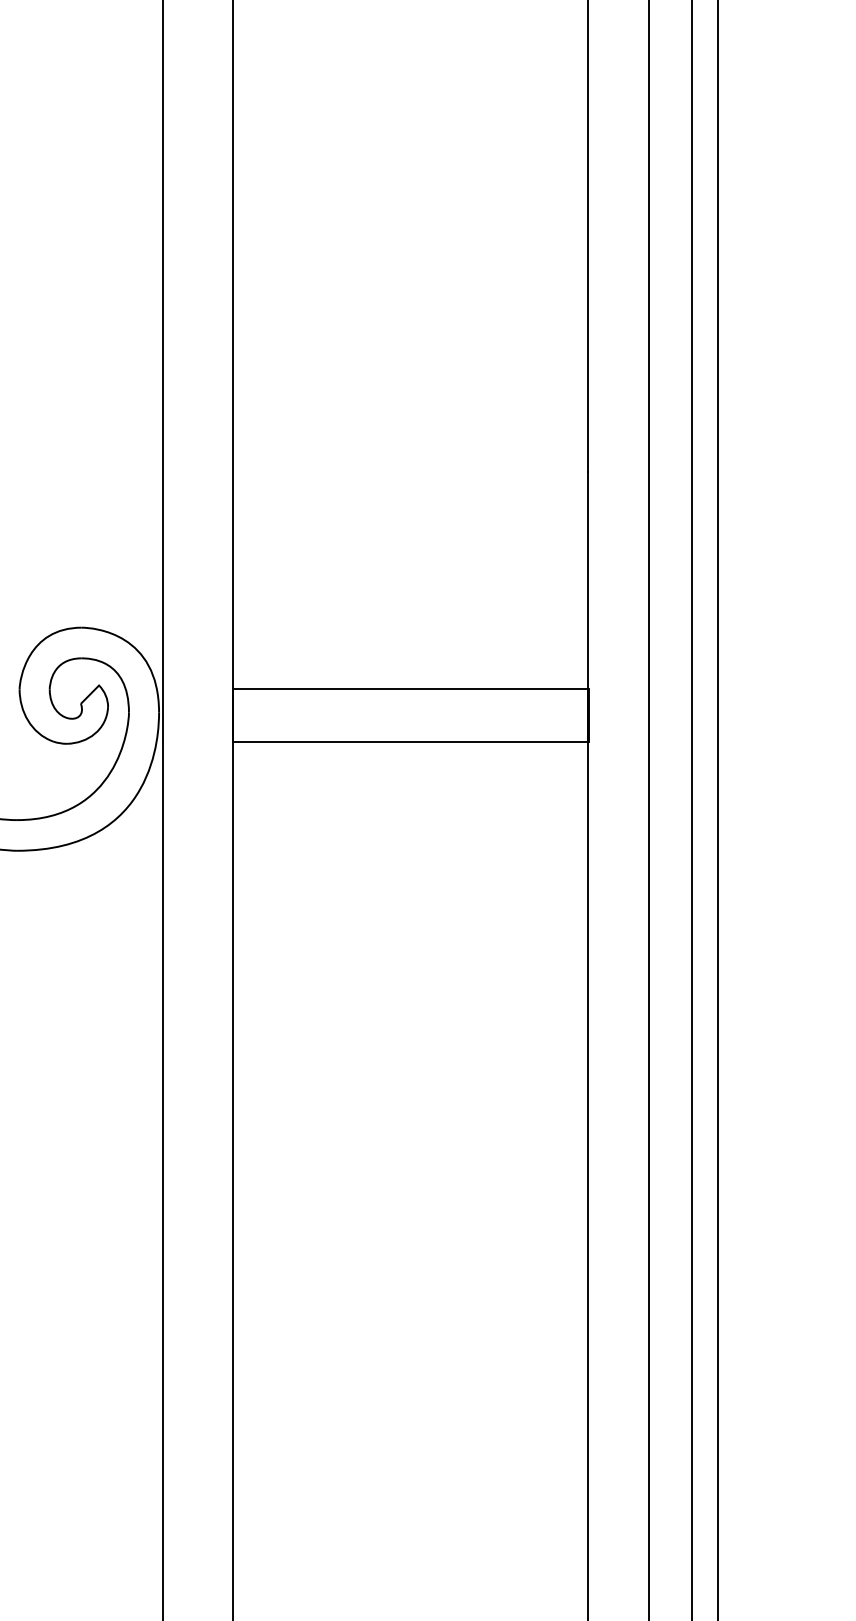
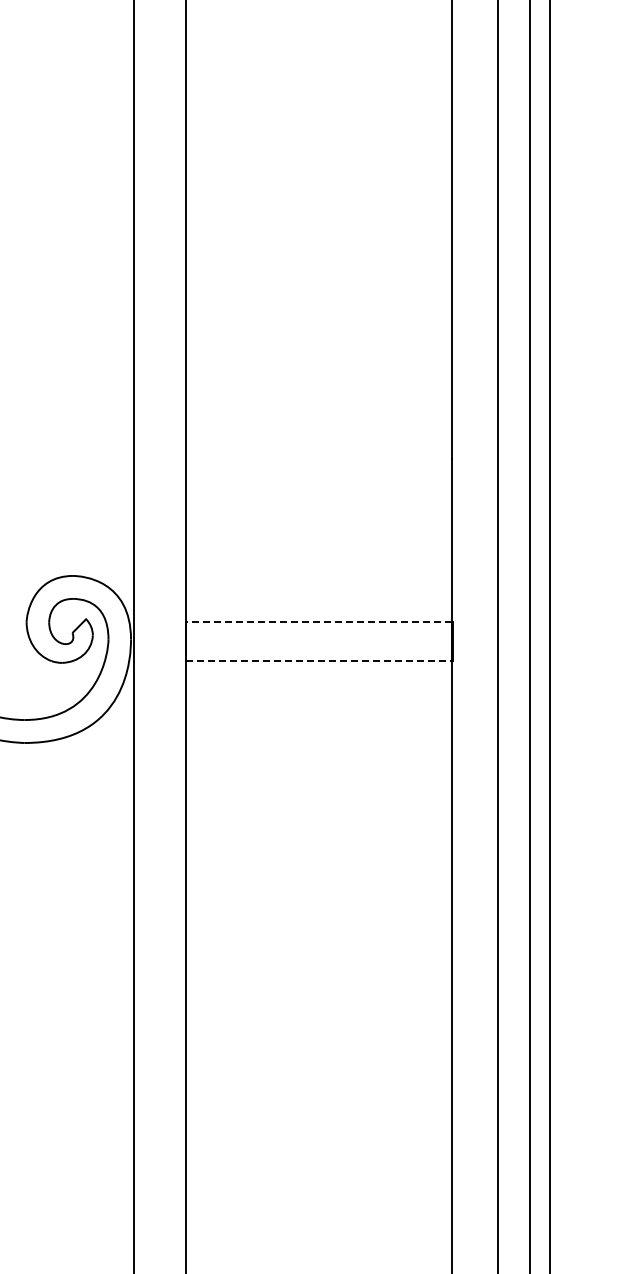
line: (410, 689) -> (319, 622), solid -> dashed
line: (410, 741) -> (319, 661), solid -> dashed

